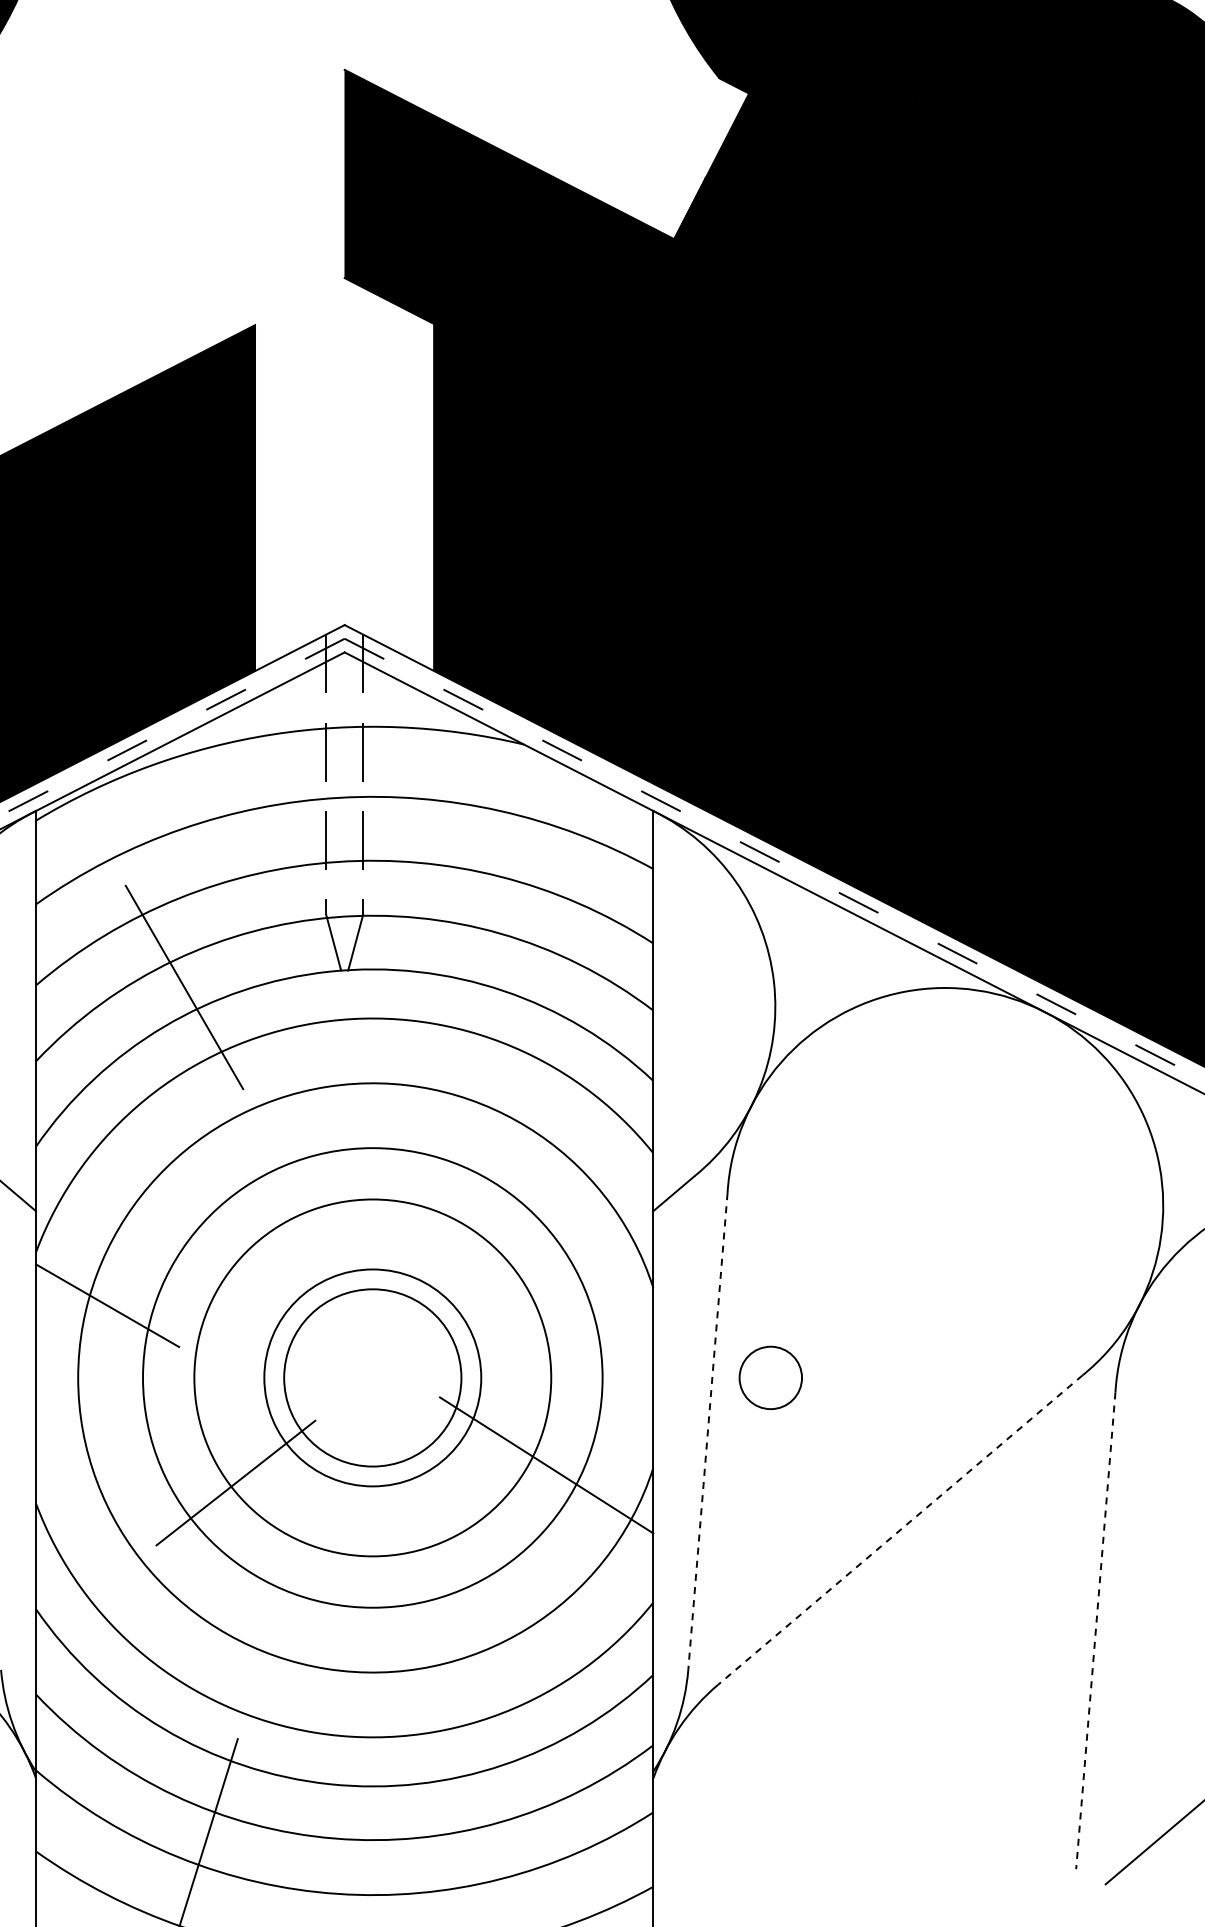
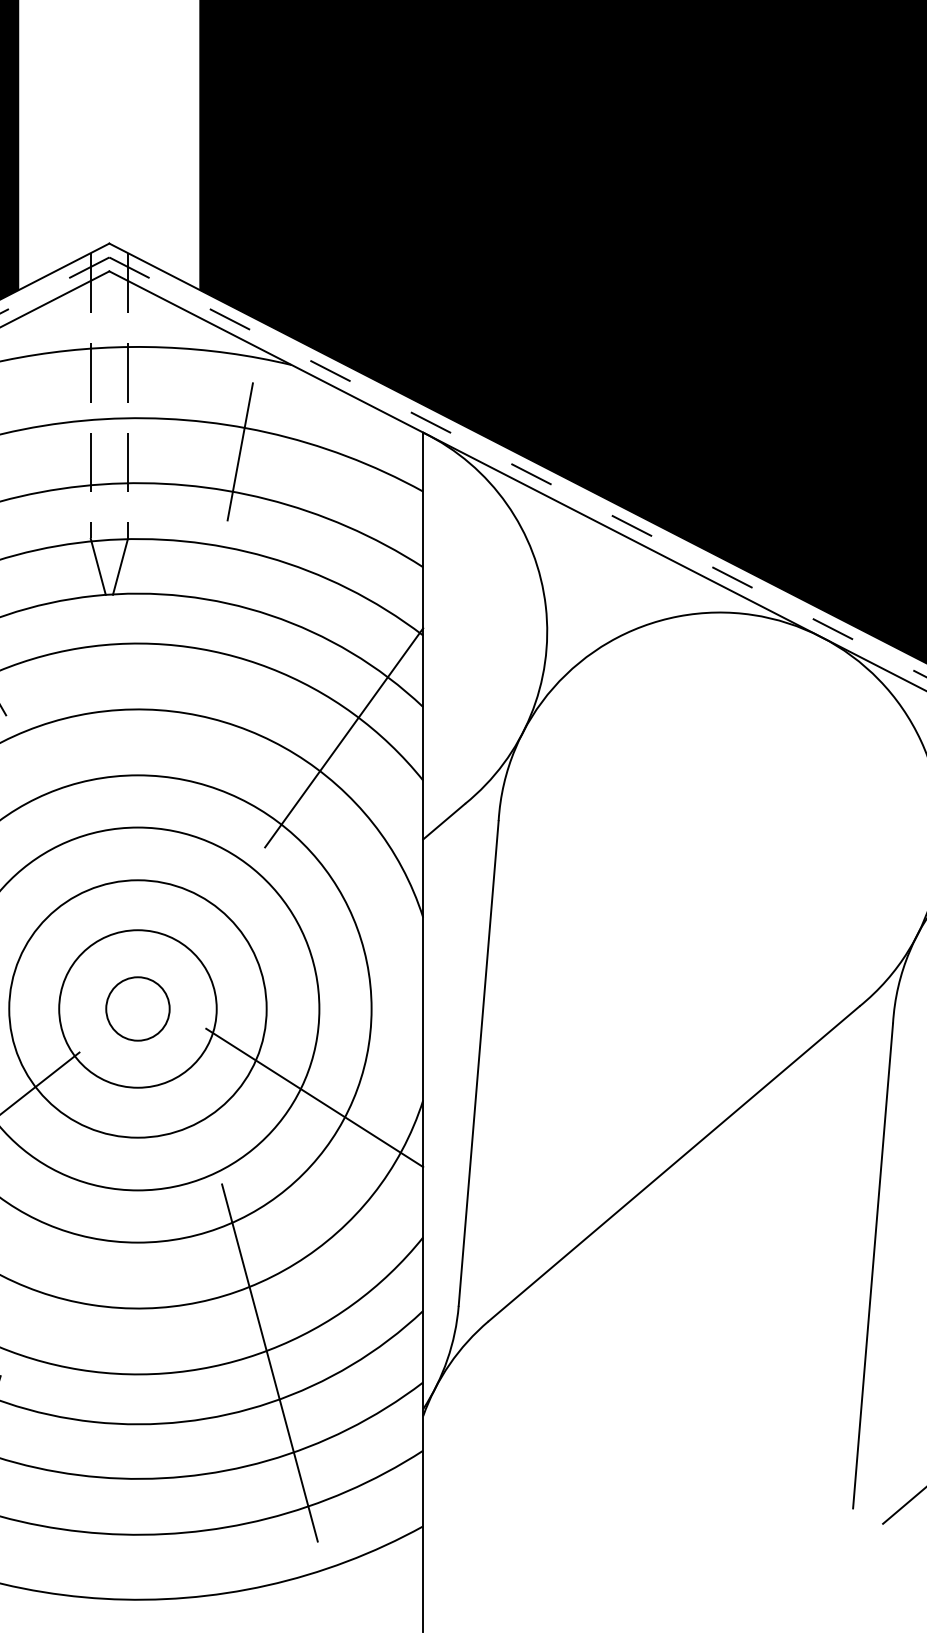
line: (473, 829) -> (240, 451), added
line: (575, 1111) -> (344, 738), added
circle: (372, 1377) -> (137, 1008), size x0.71
circle: (372, 1377) -> (137, 1008), size x1.43
circle: (770, 1377) -> (137, 1008), moved
line: (707, 1432) -> (478, 1064), dashed -> solid
line: (899, 1530) -> (673, 1164), dashed -> solid
line: (1095, 1631) -> (872, 1266), dashed -> solid
line: (502, 1725) -> (269, 1362), added

